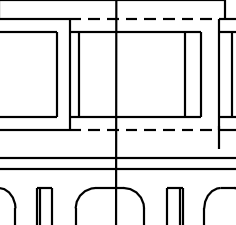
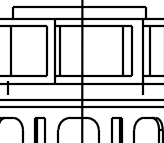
line: (145, 19) -> (99, 18), dashed -> solid
line: (145, 129) -> (99, 83), dashed -> solid

